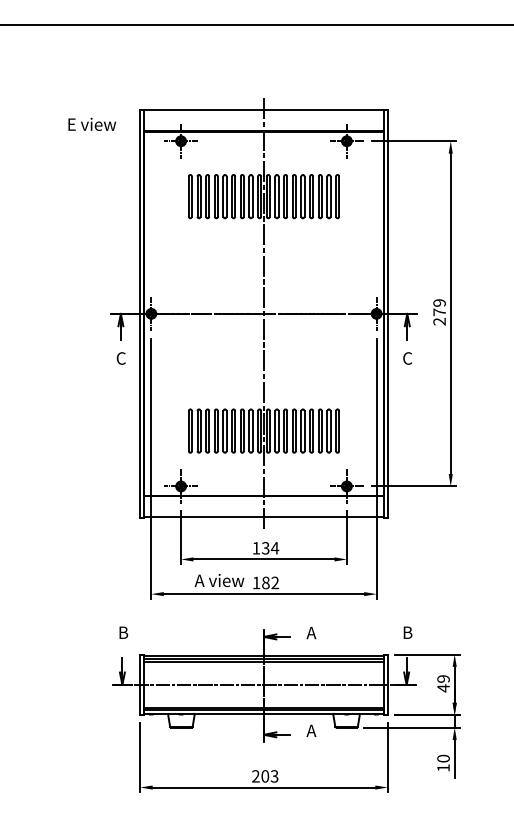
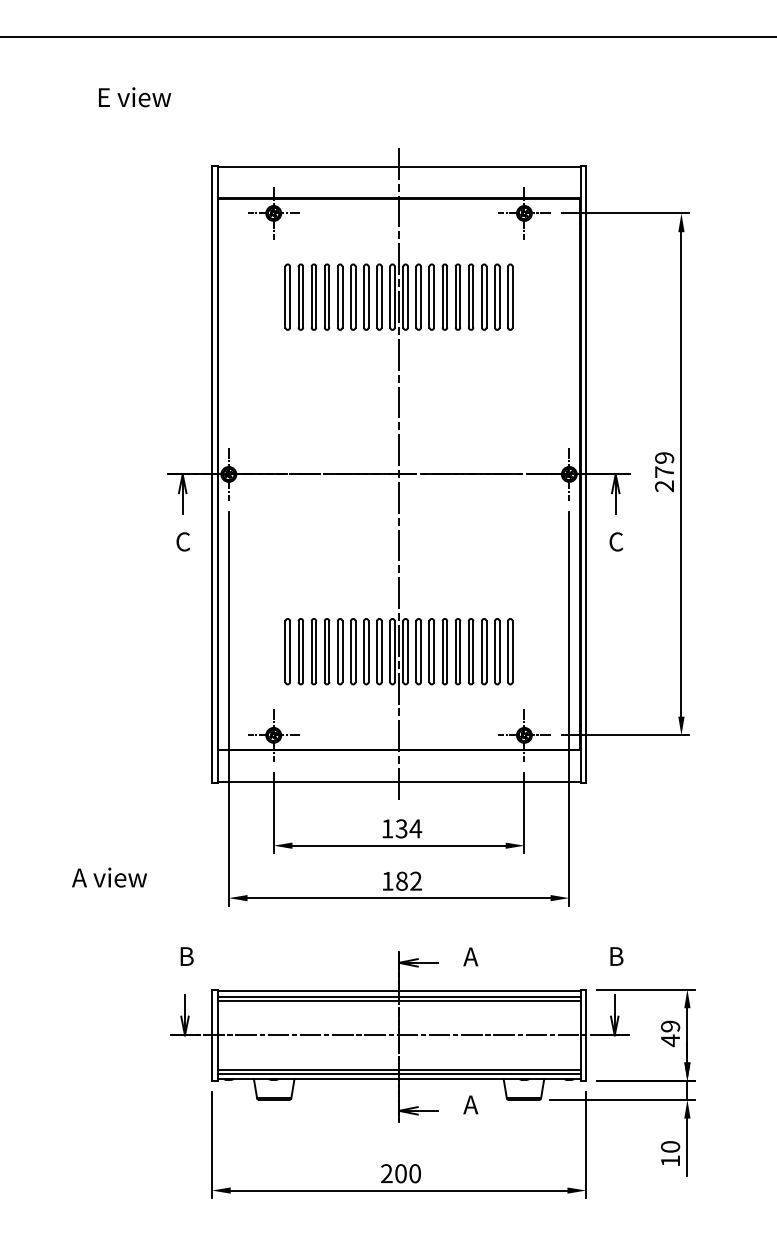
text: (92, 123) -> (135, 95), moved
text: (219, 580) -> (109, 877), moved
text: (274, 776) -> (414, 1173), 203 -> 200

